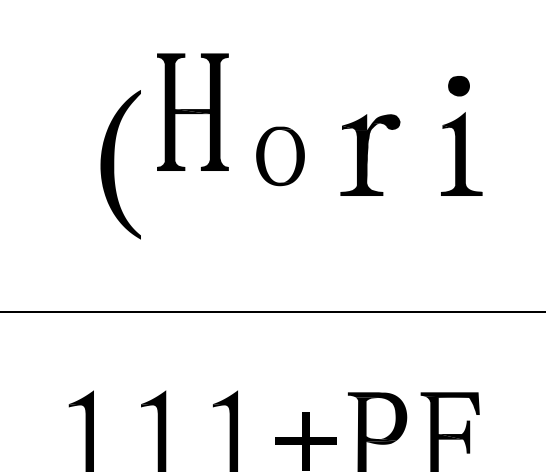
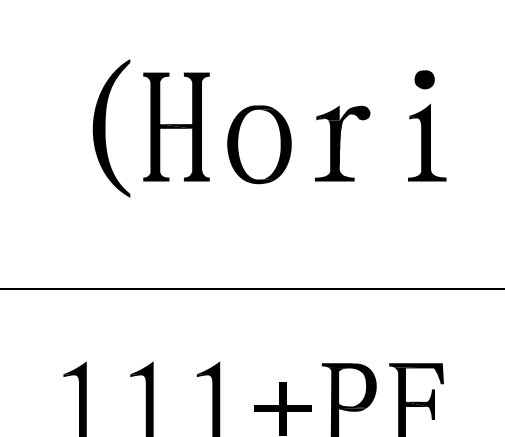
part: (192, 111) -> (176, 126), moved
part: (280, 156) -> (259, 144), size x1.43
part: (120, 164) -> (111, 128), moved

